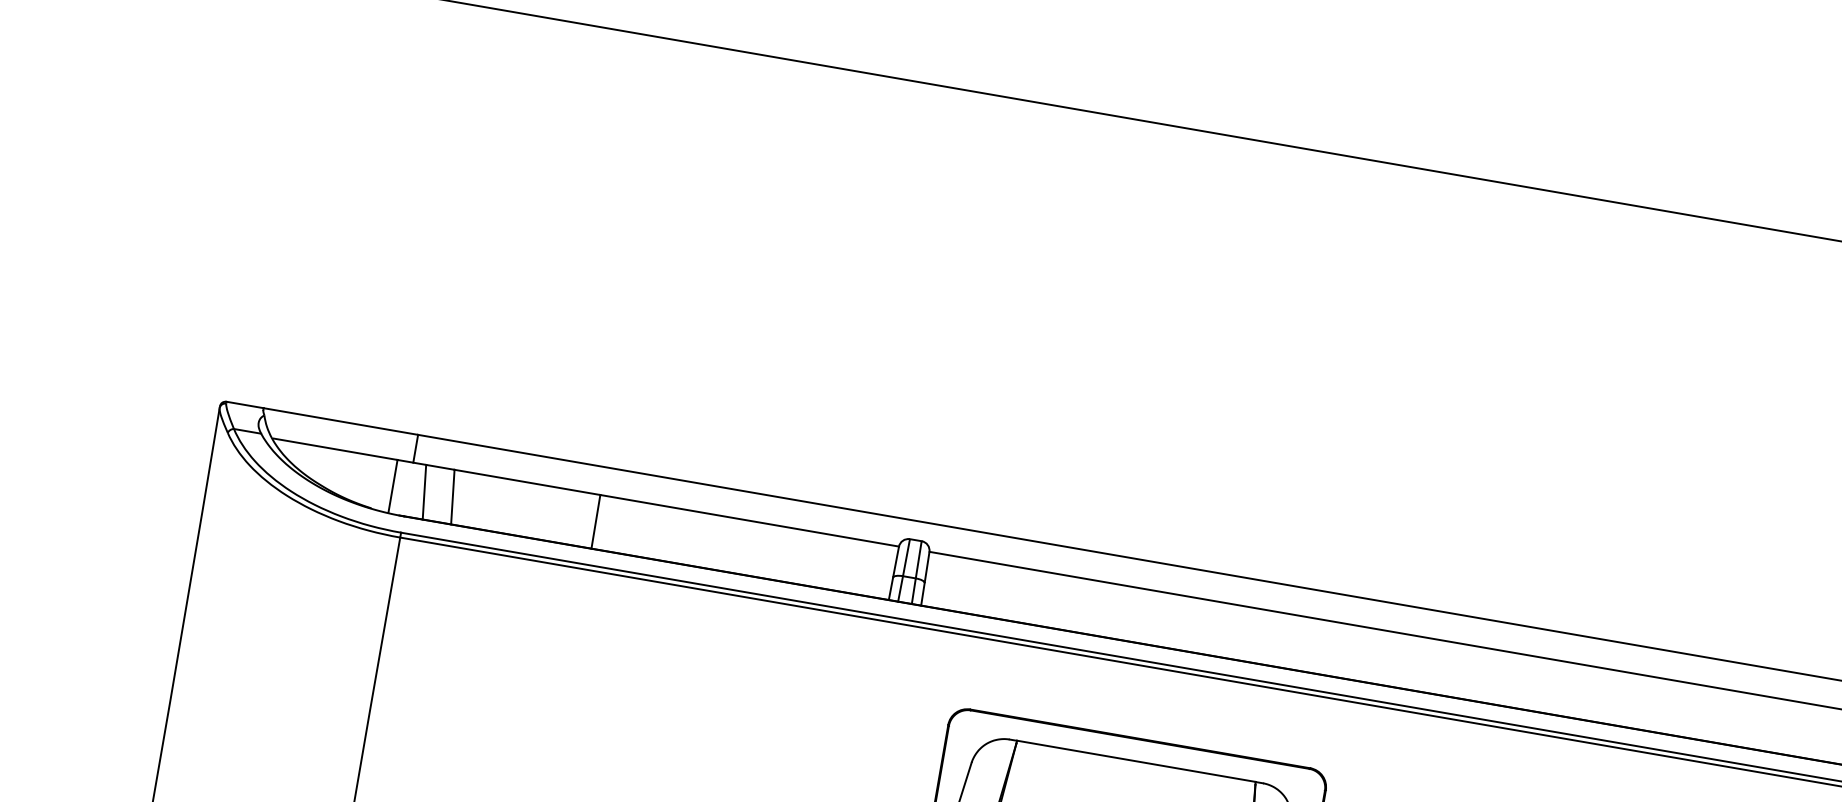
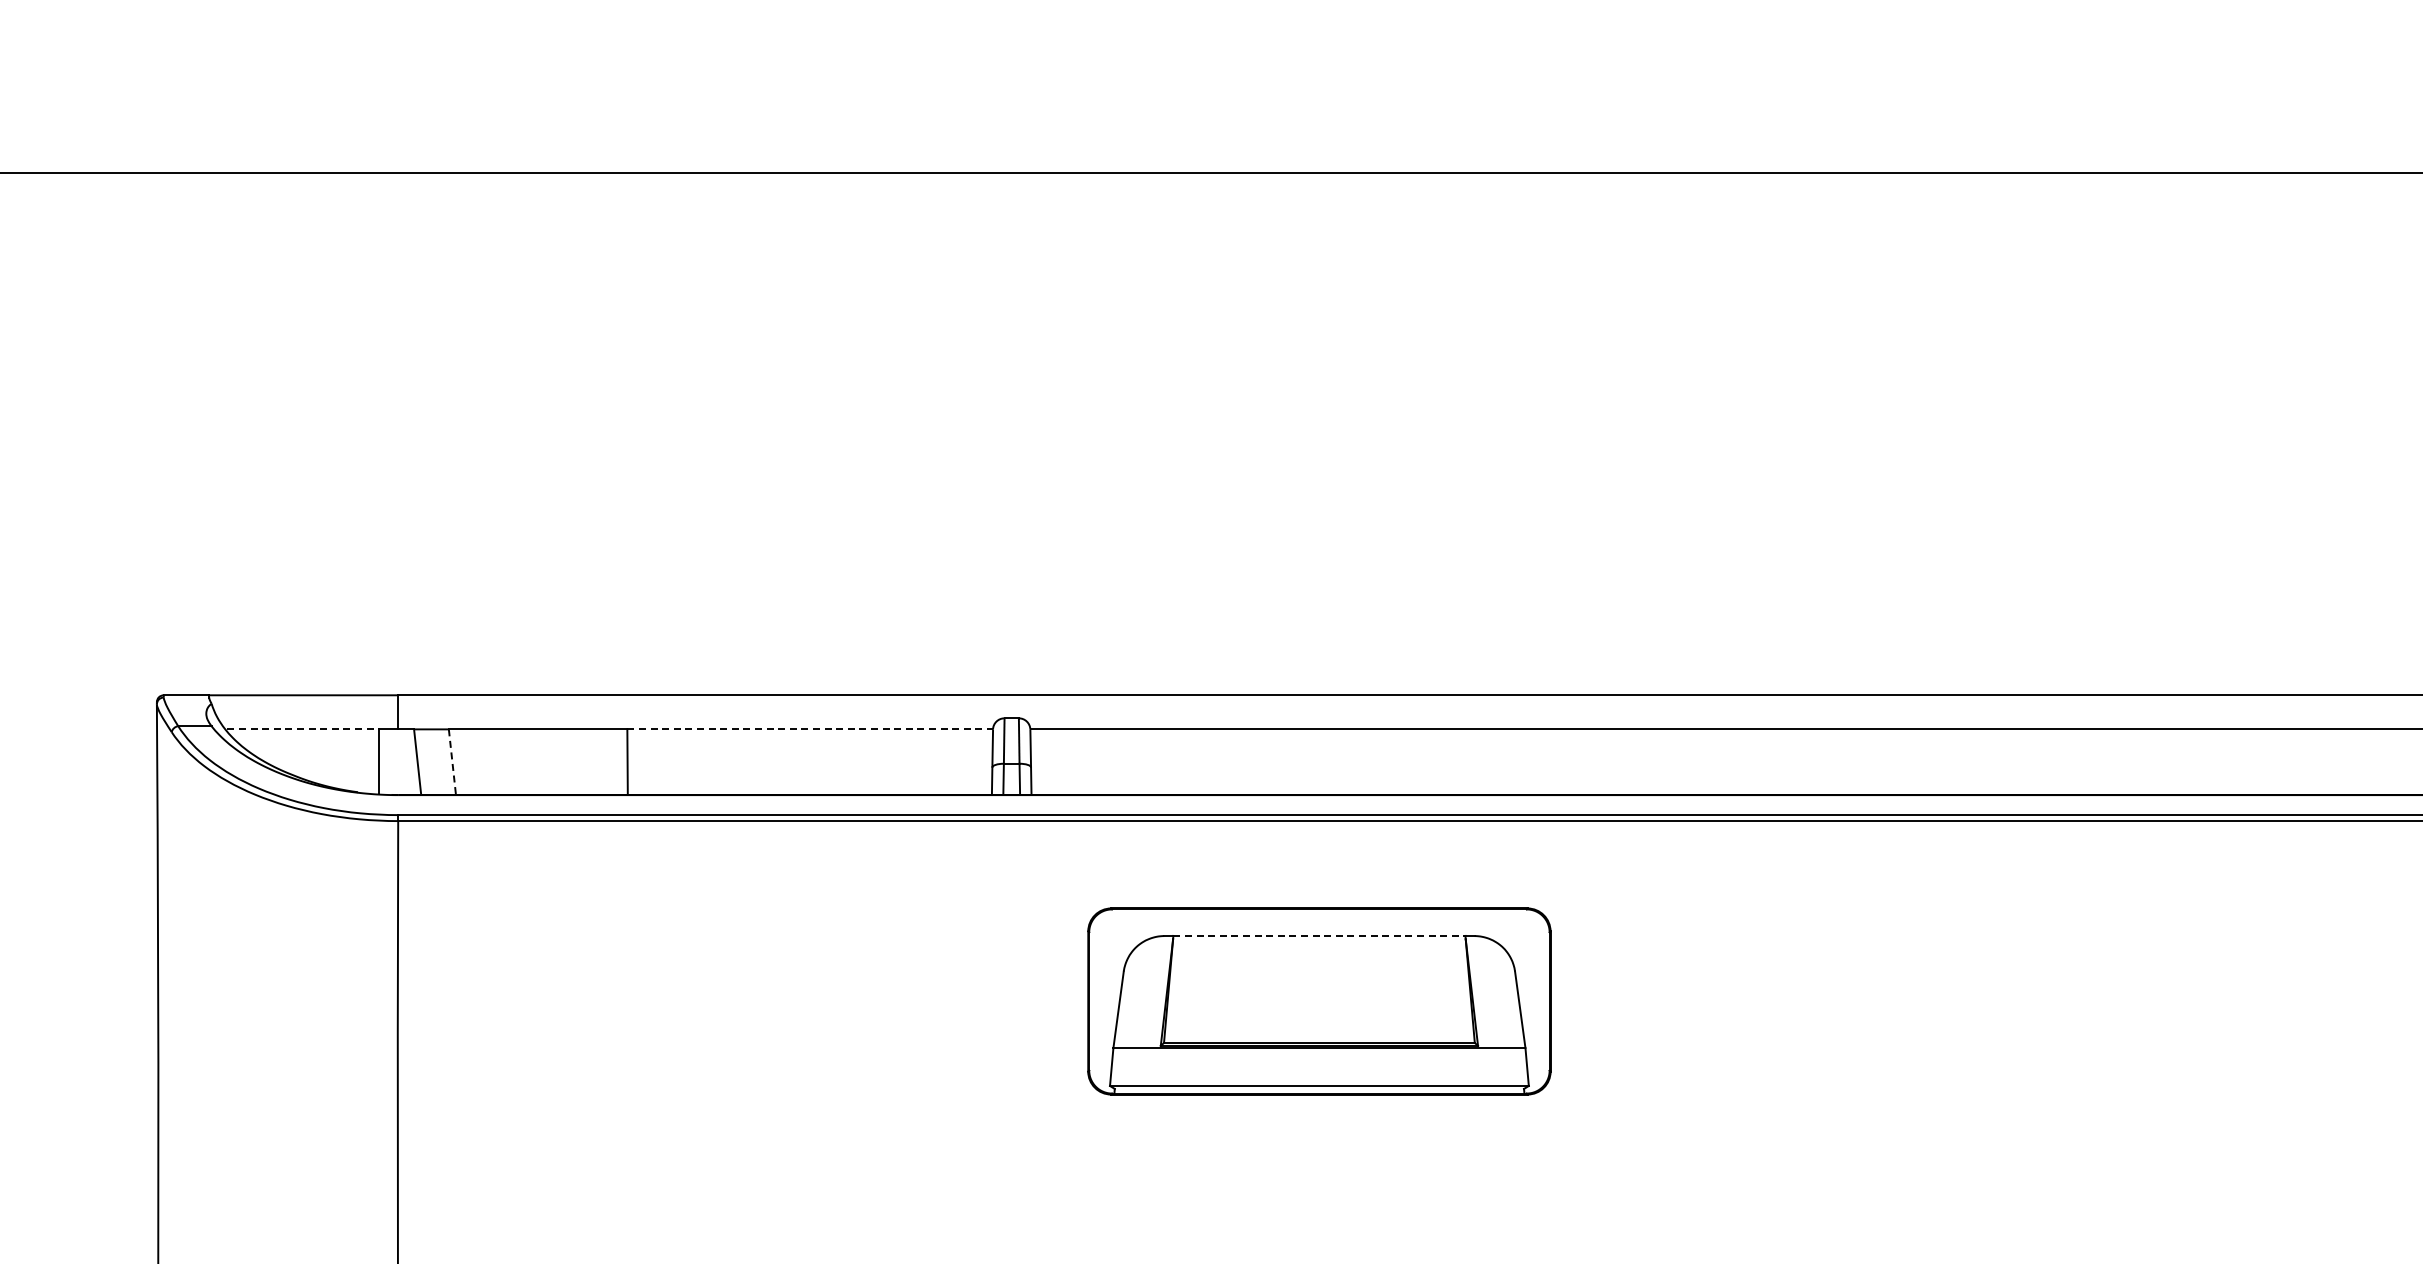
line: (335, 449) -> (303, 729), solid -> dashed
line: (452, 497) -> (452, 762), solid -> dashed
line: (749, 520) -> (810, 729), solid -> dashed
line: (1136, 760) -> (1319, 935), solid -> dashed

